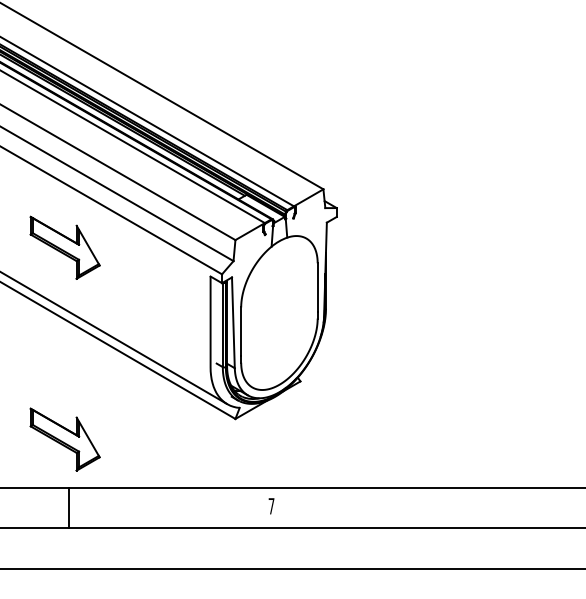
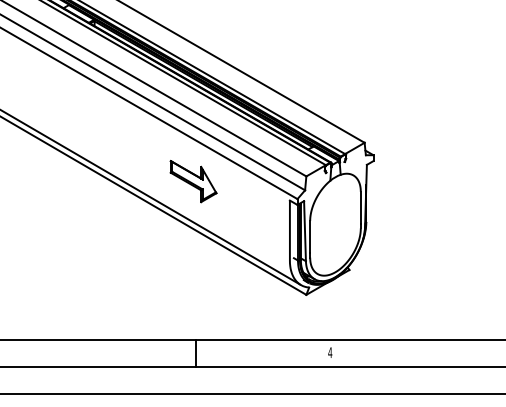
part: (64, 439) -> (193, 308), removed
text: (271, 506) -> (330, 352), 7 -> 4

